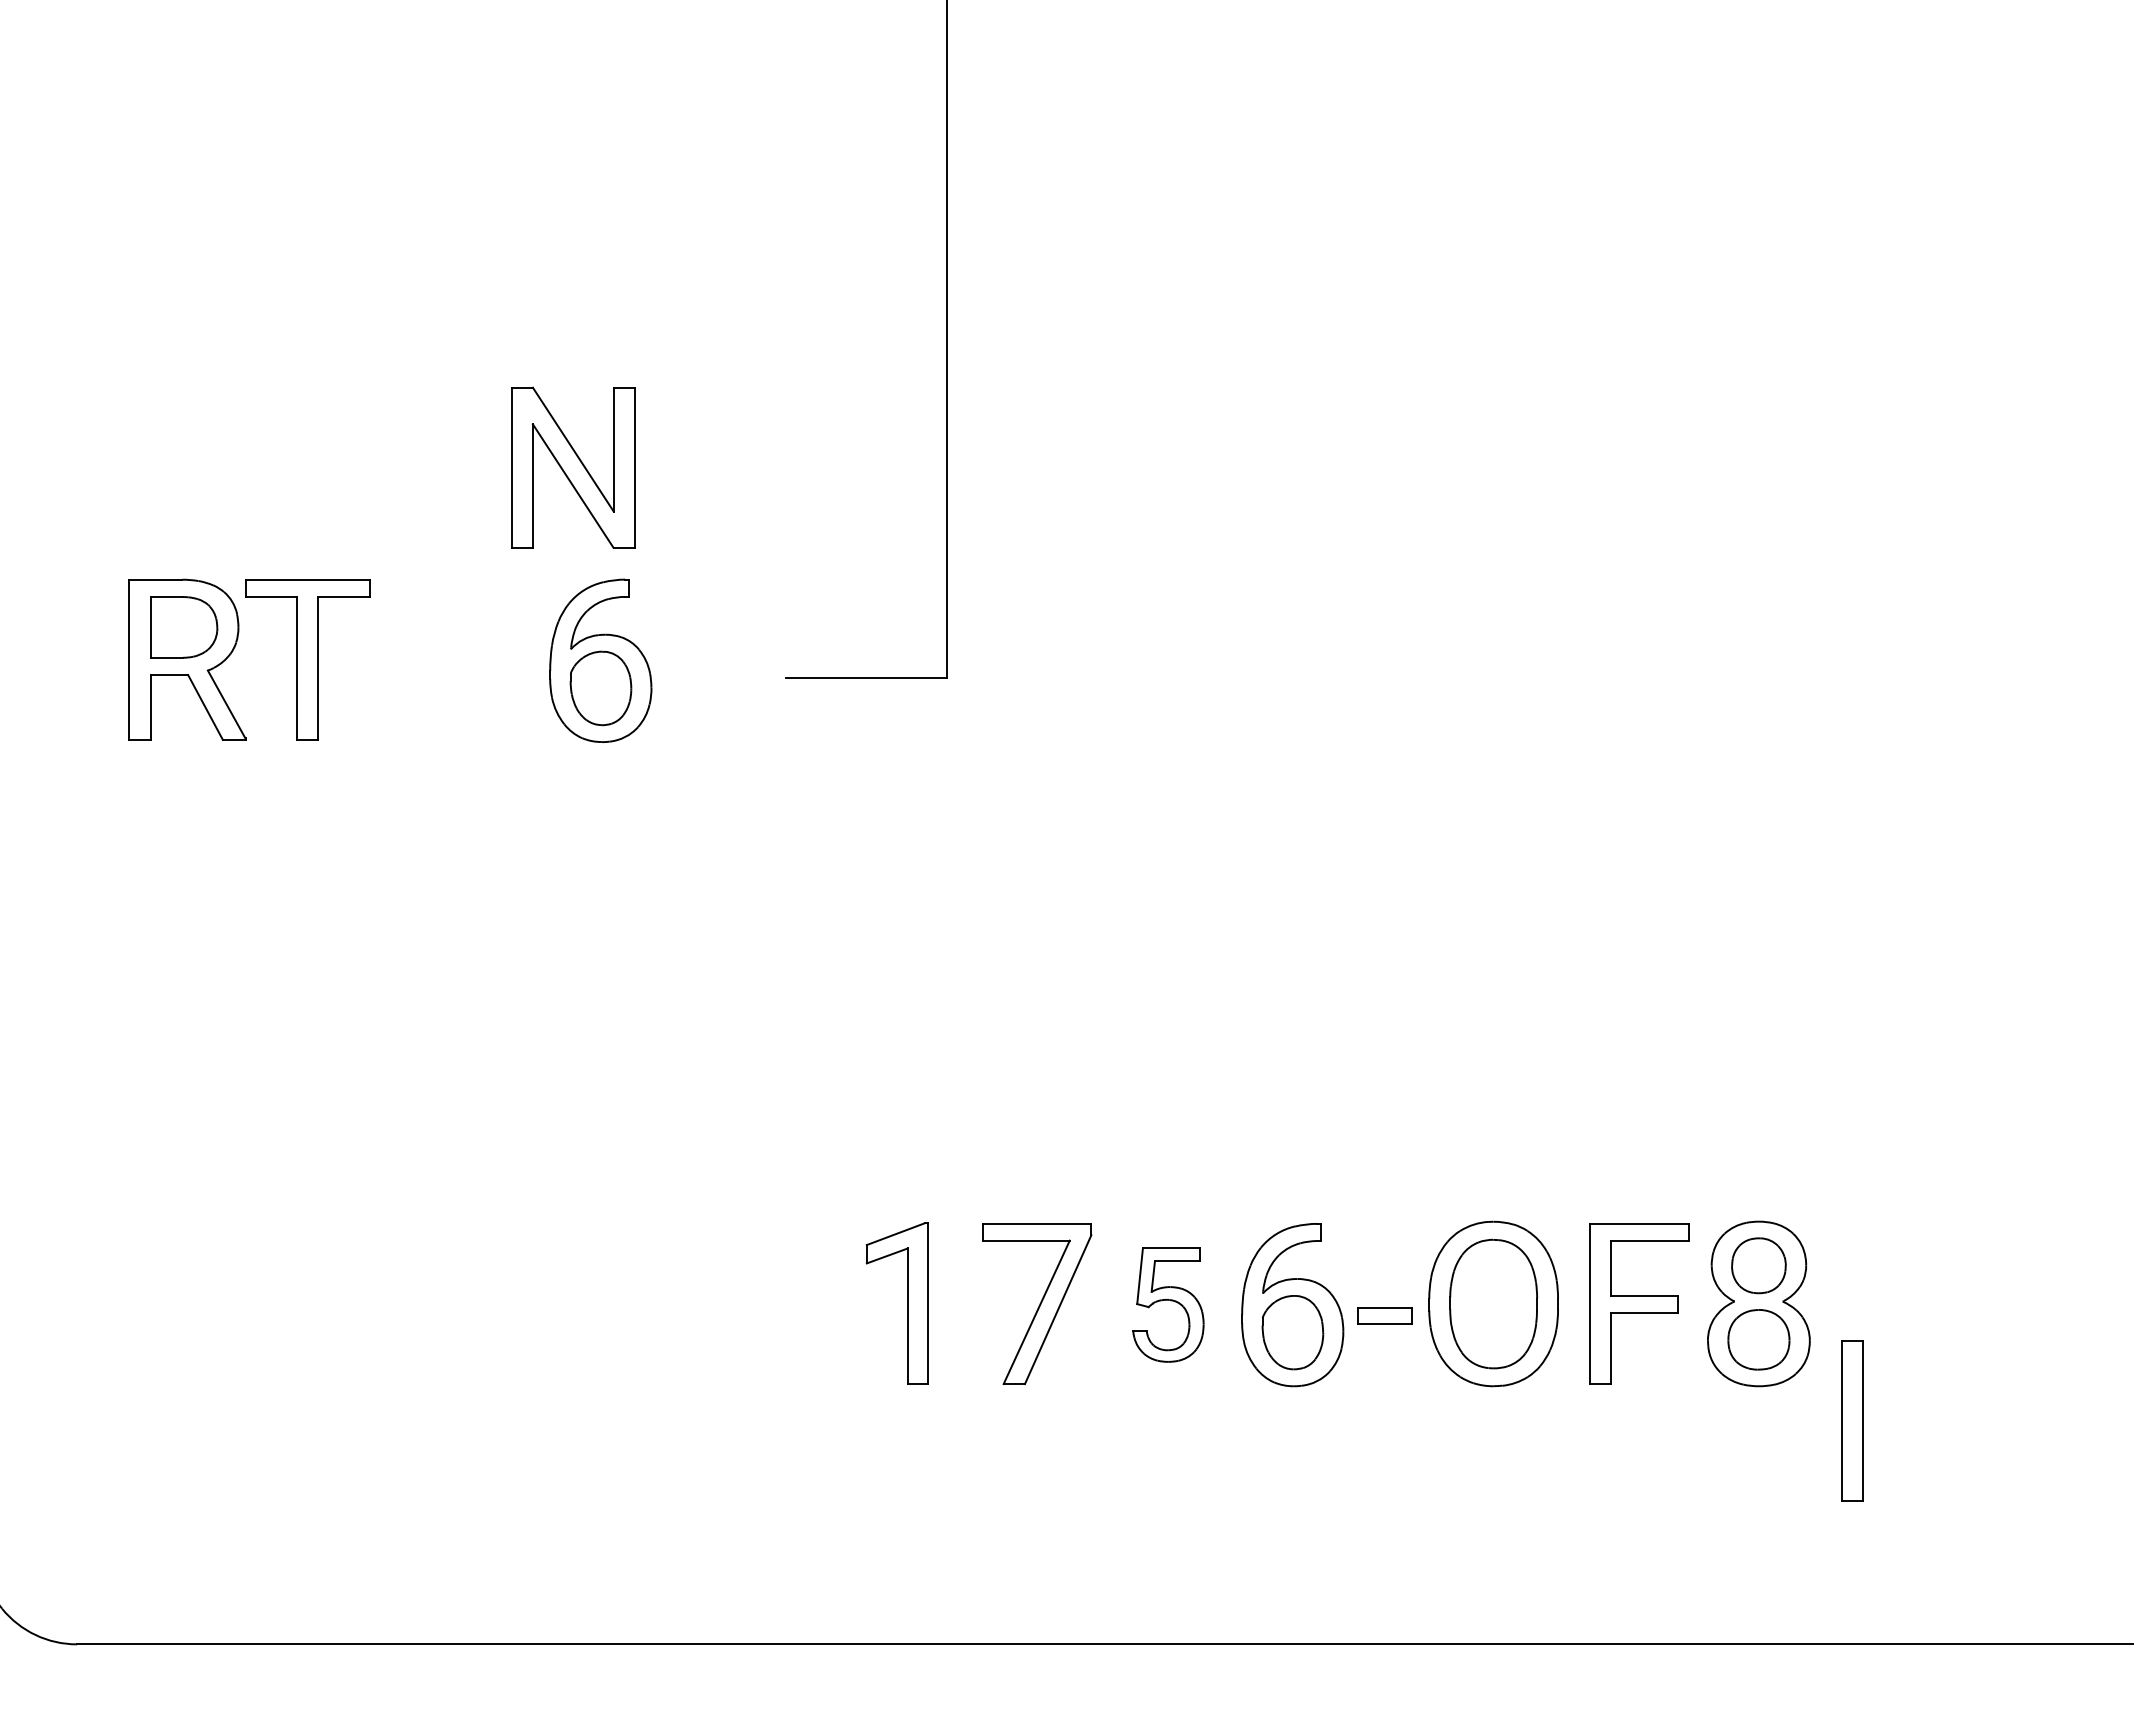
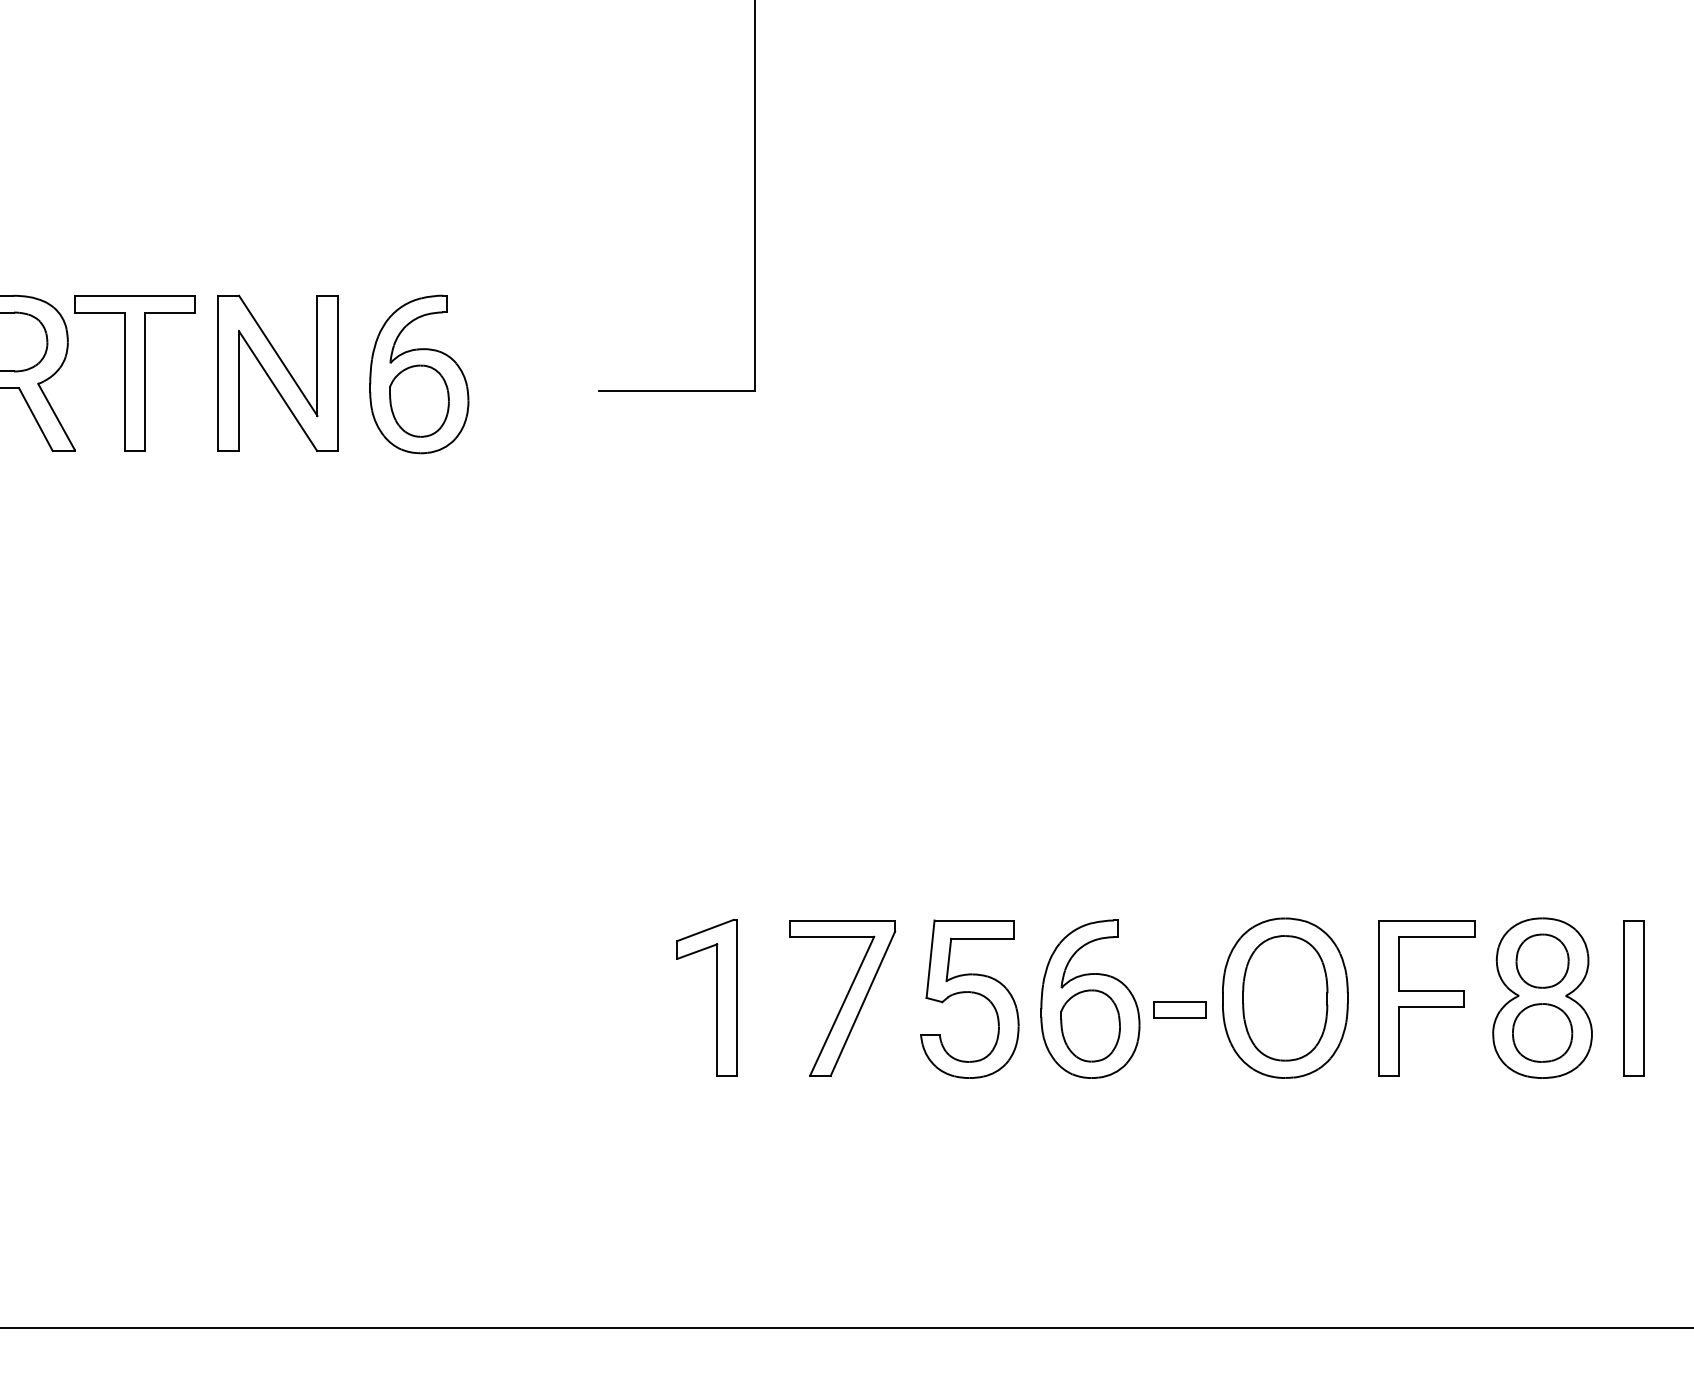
part: (573, 467) -> (278, 373), moved
part: (1168, 1304) -> (969, 998), size x1.43
part: (1852, 1420) -> (1633, 997), moved

